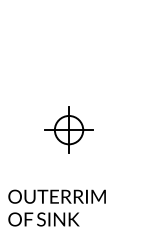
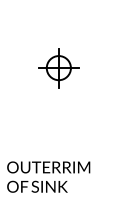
part: (68, 129) -> (58, 67), moved

